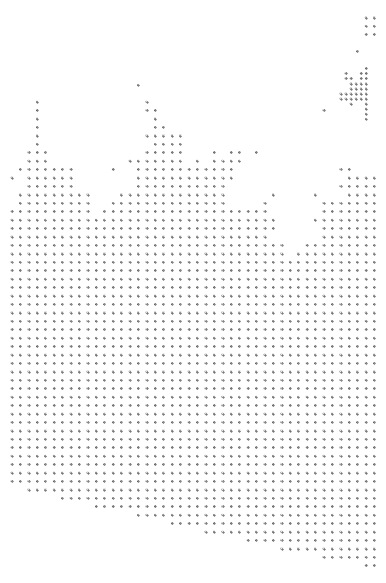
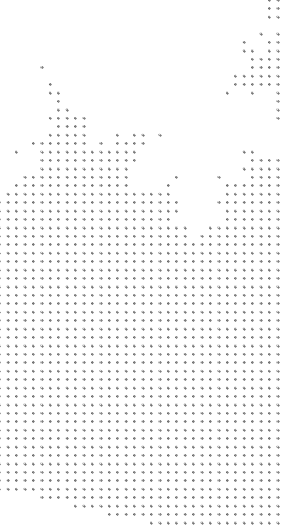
part: (353, 93) -> (256, 75), size x1.67

